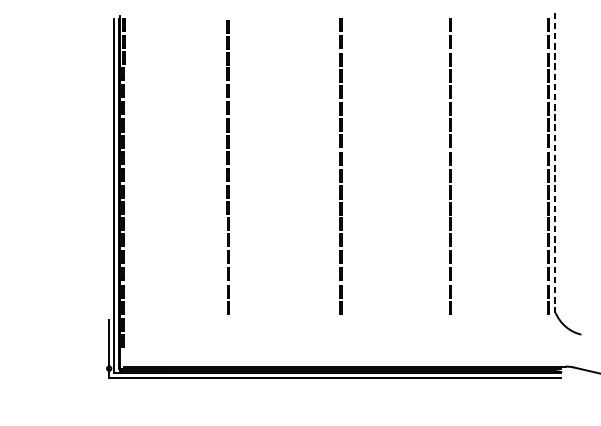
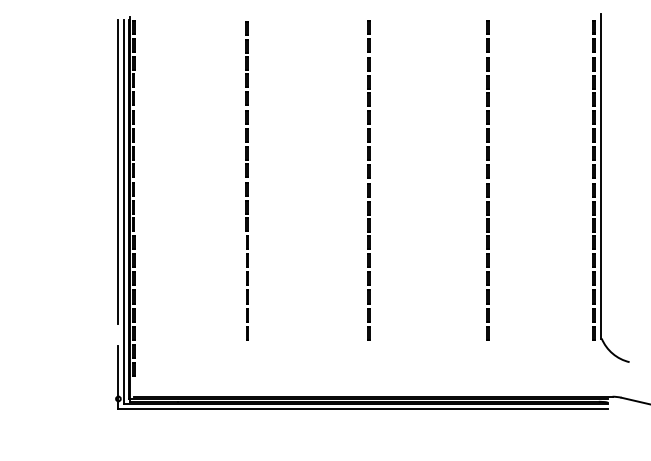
line: (109, 159) -> (118, 172), added
line: (555, 163) -> (601, 176), dashed -> solid

